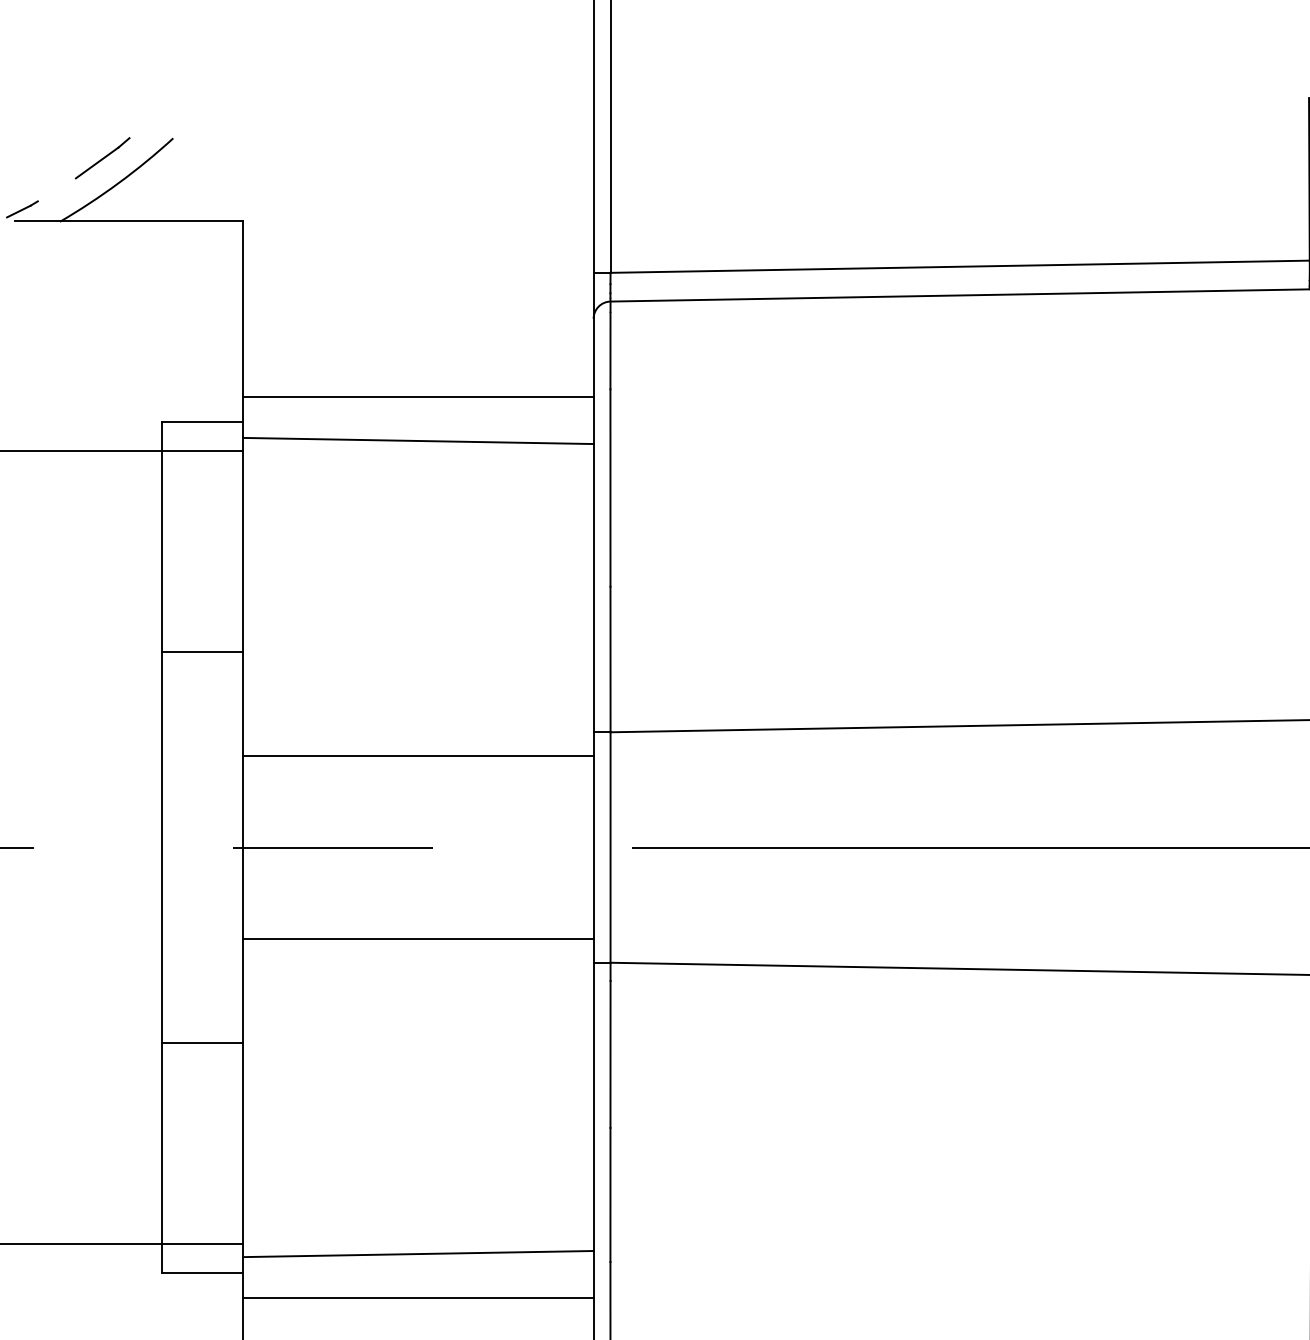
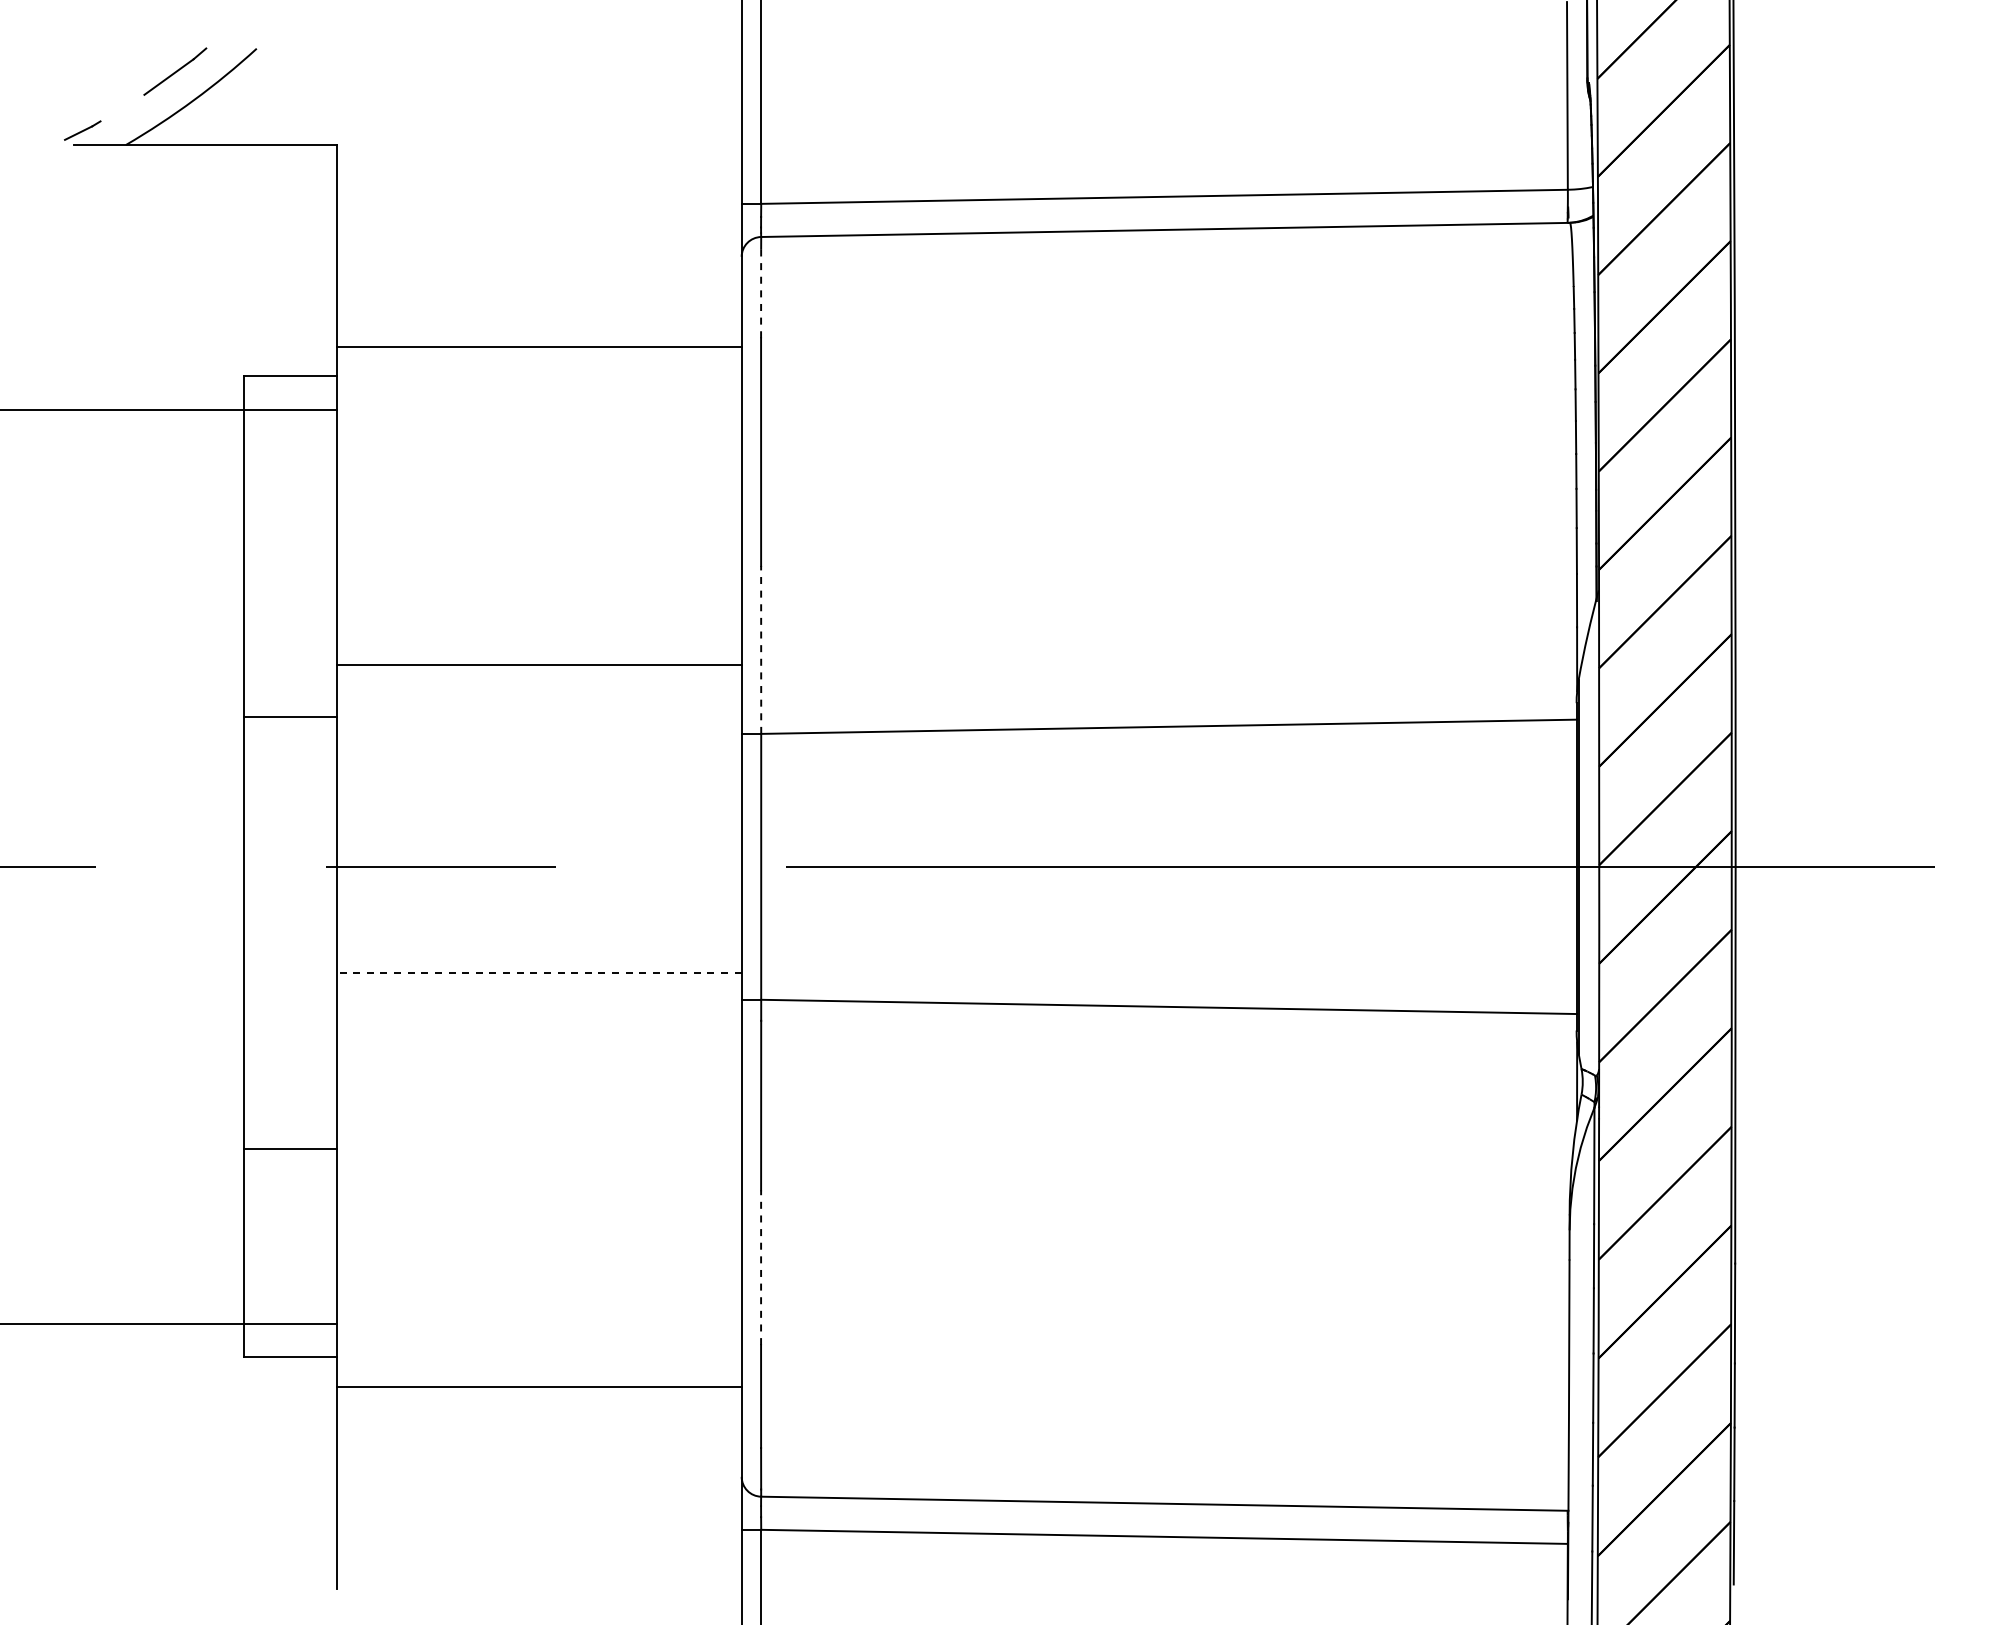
line: (610, 350) -> (761, 293), solid -> dashed
line: (418, 440) -> (539, 397), removed
line: (202, 652) -> (290, 716), moved
line: (610, 659) -> (761, 649), solid -> dashed
line: (418, 755) -> (539, 664), moved
line: (418, 939) -> (539, 972), solid -> dashed
line: (202, 1043) -> (290, 1149), moved
line: (610, 1194) -> (761, 1267), solid -> dashed
line: (418, 1253) -> (539, 1335), removed

